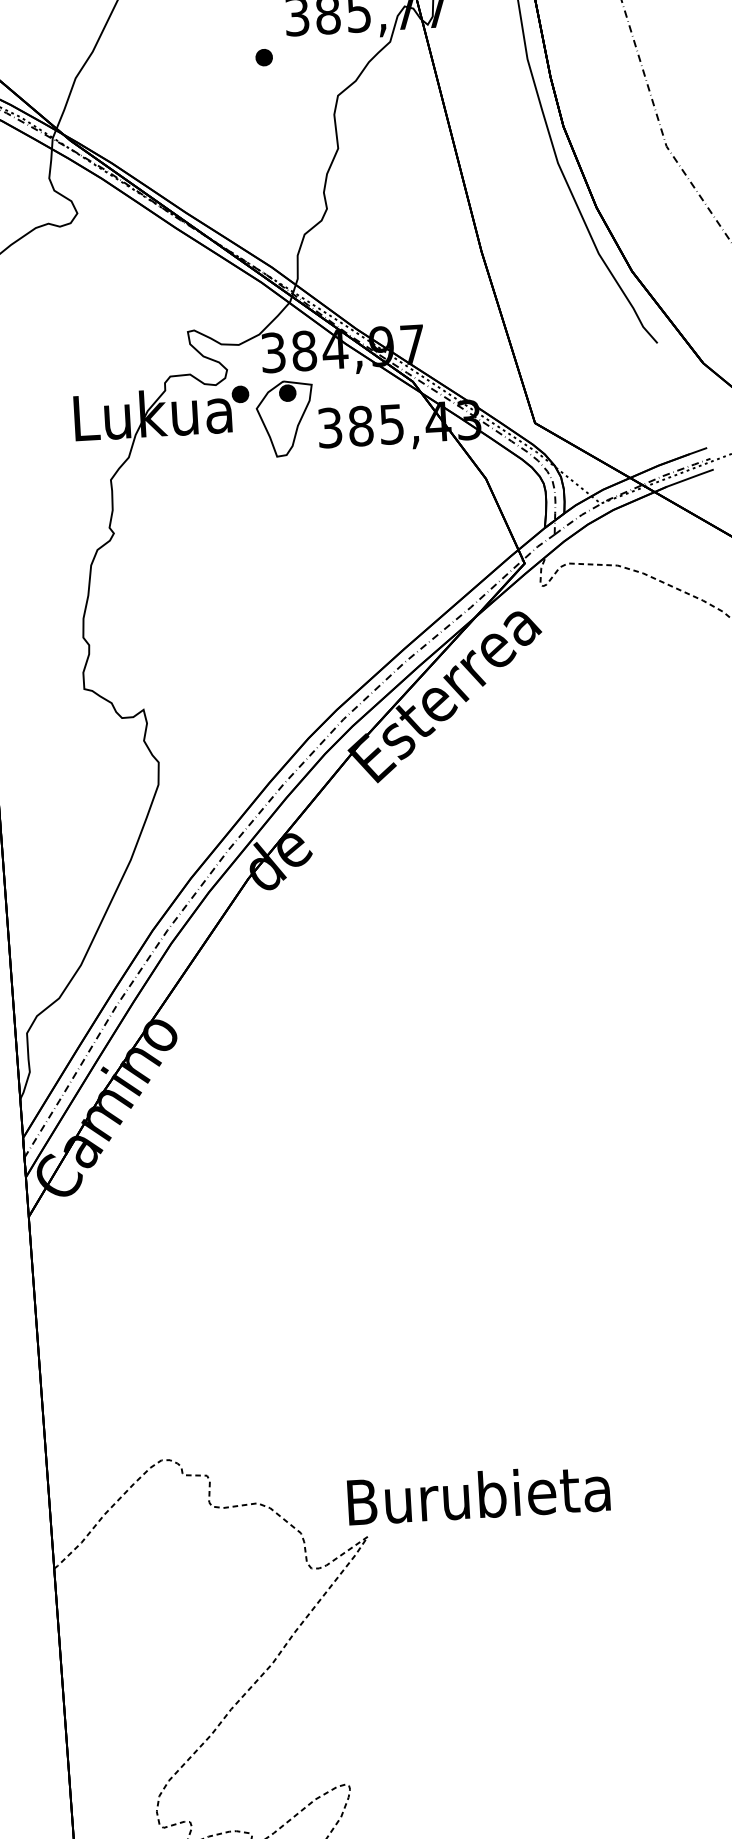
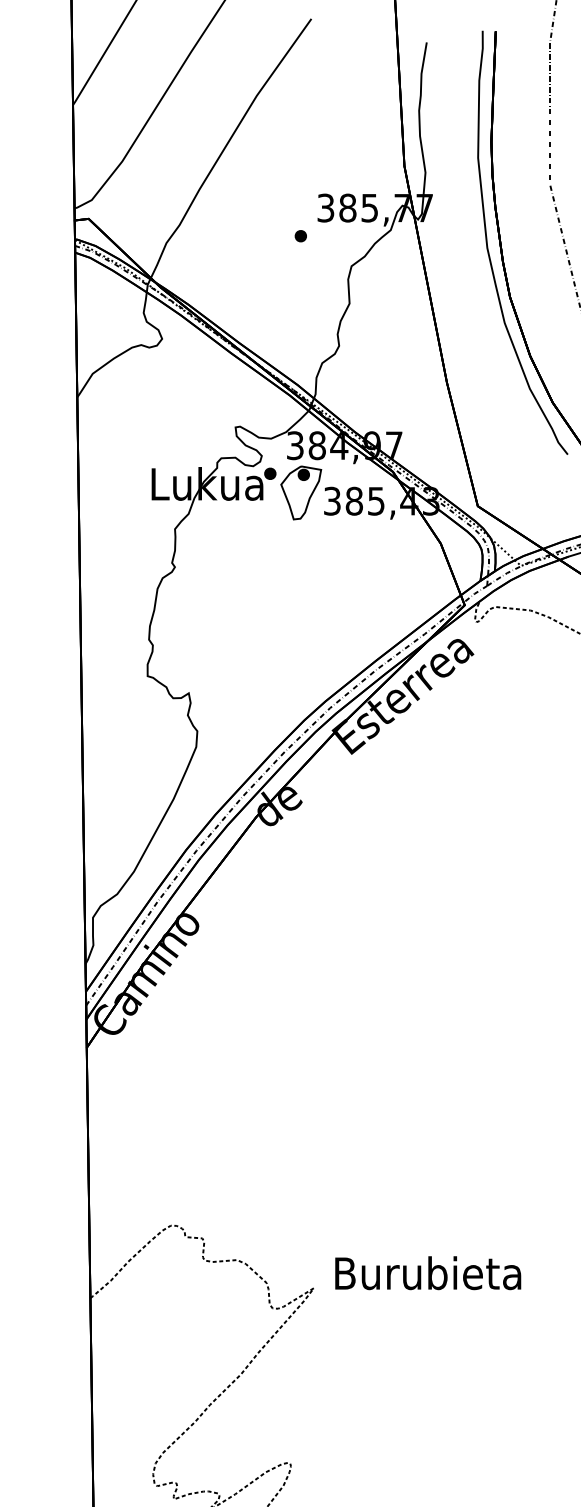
text: (479, 1495) -> (428, 1273), moved

